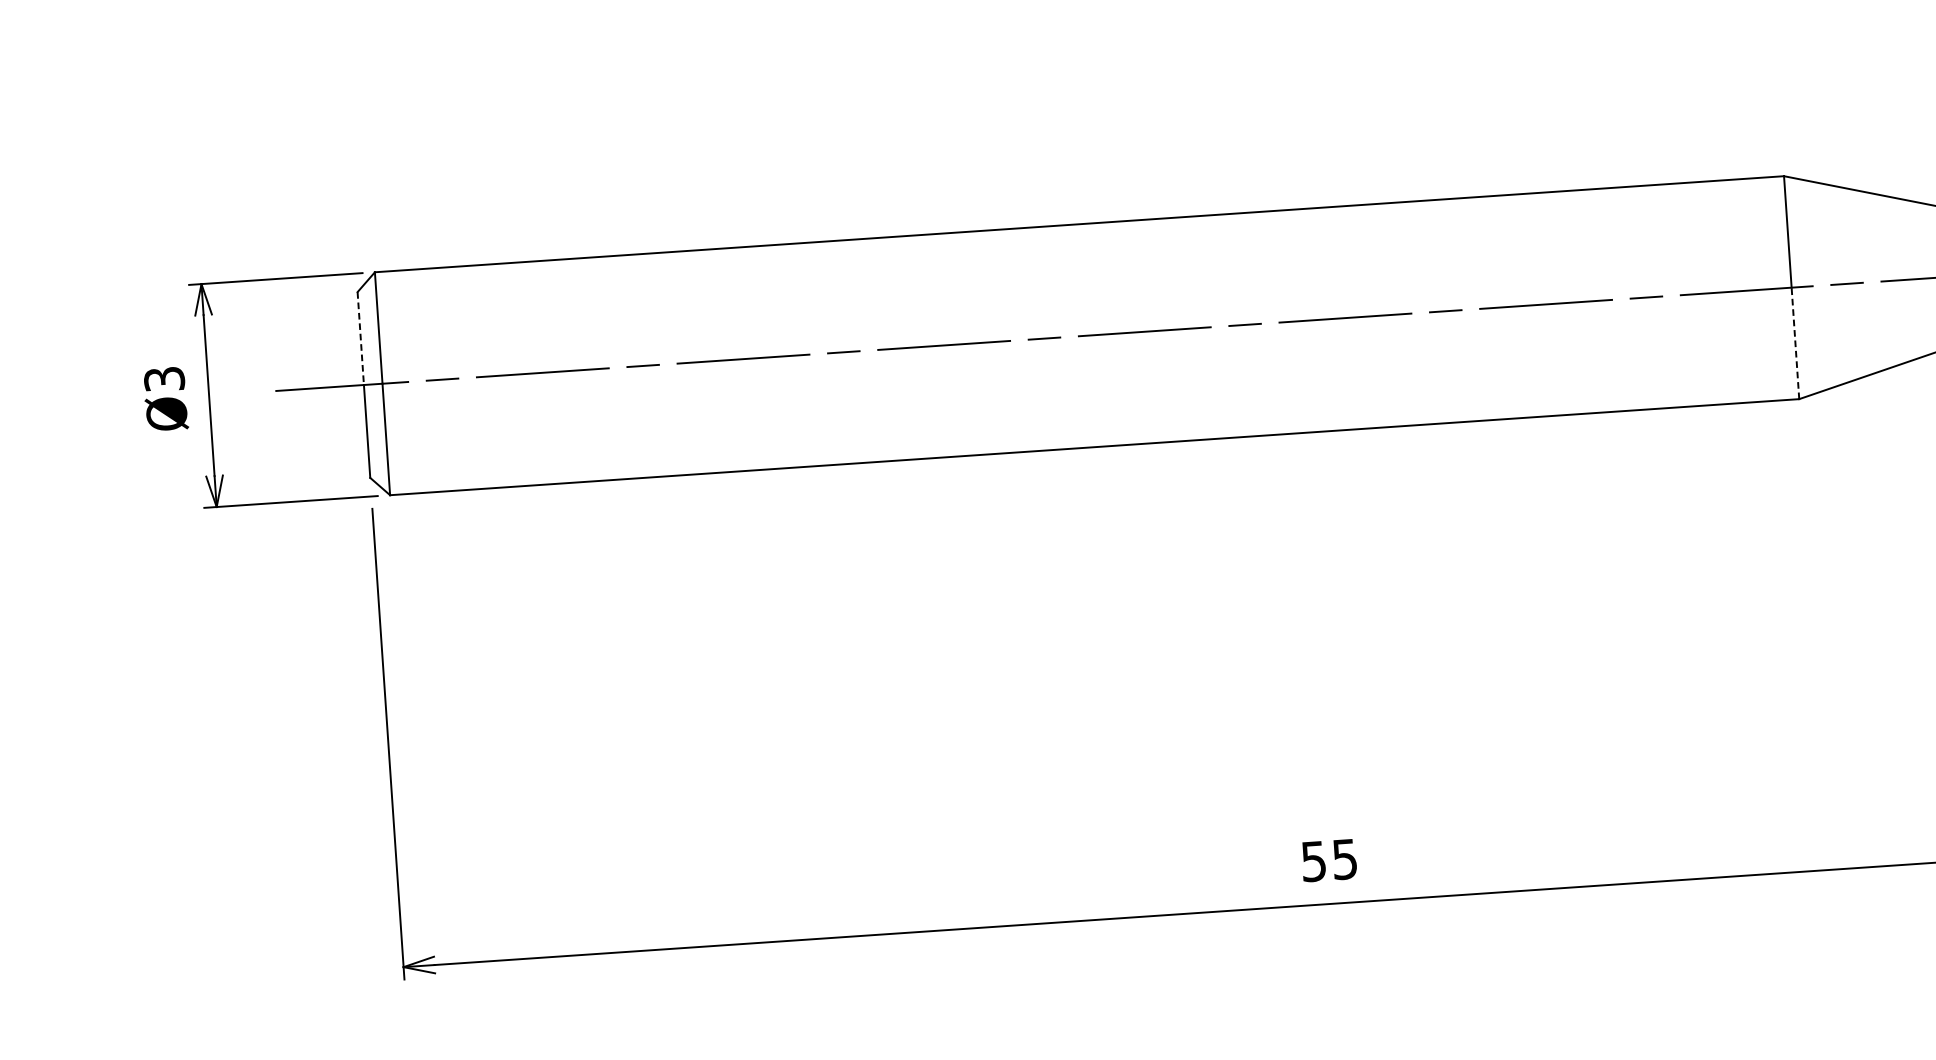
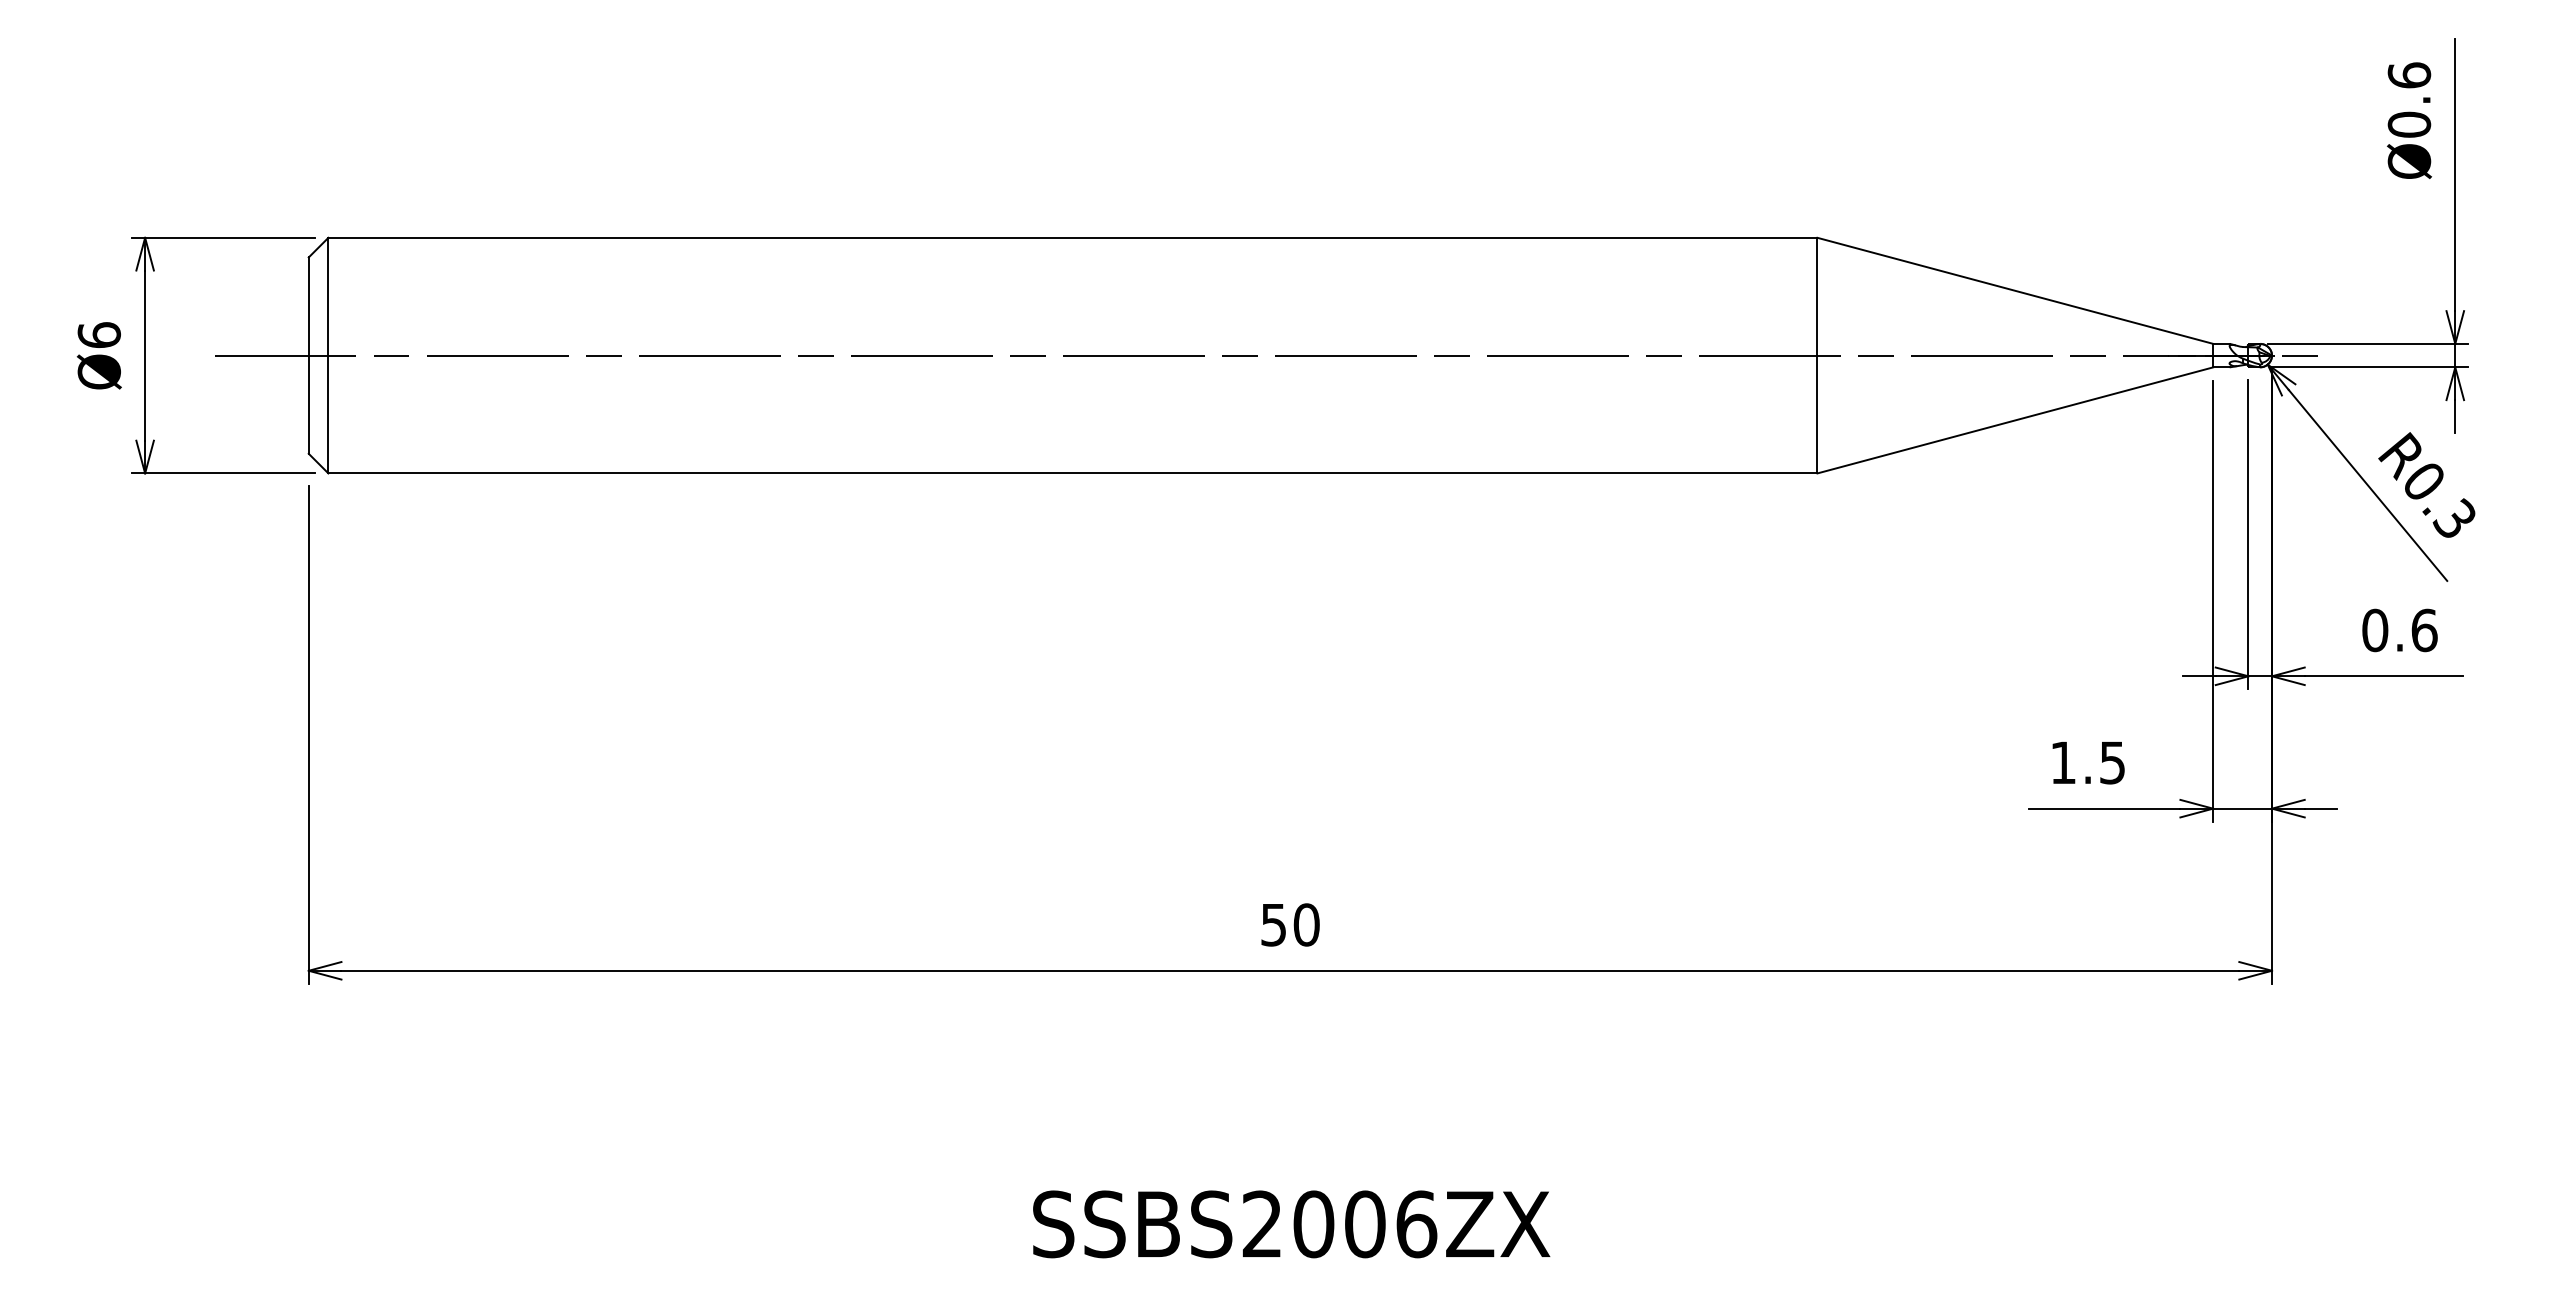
line: (360, 339) -> (308, 307), dashed -> solid
line: (1795, 343) -> (1817, 414), dashed -> solid
text: (163, 378) -> (98, 334), Ø3 -> Ø6
text: (1344, 858) -> (1306, 924), 55 -> 50

